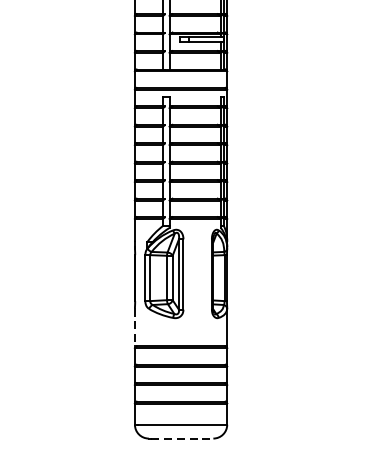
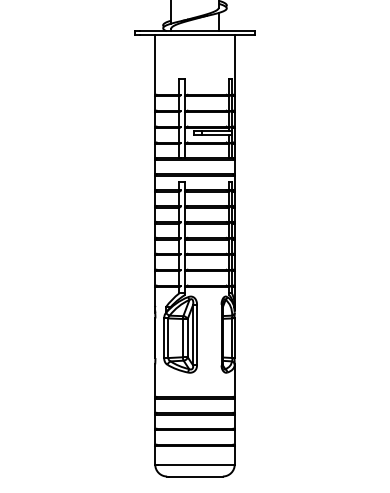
line: (135, 328) -> (155, 381), dashed -> solid
line: (182, 438) -> (196, 476), dashed -> solid

